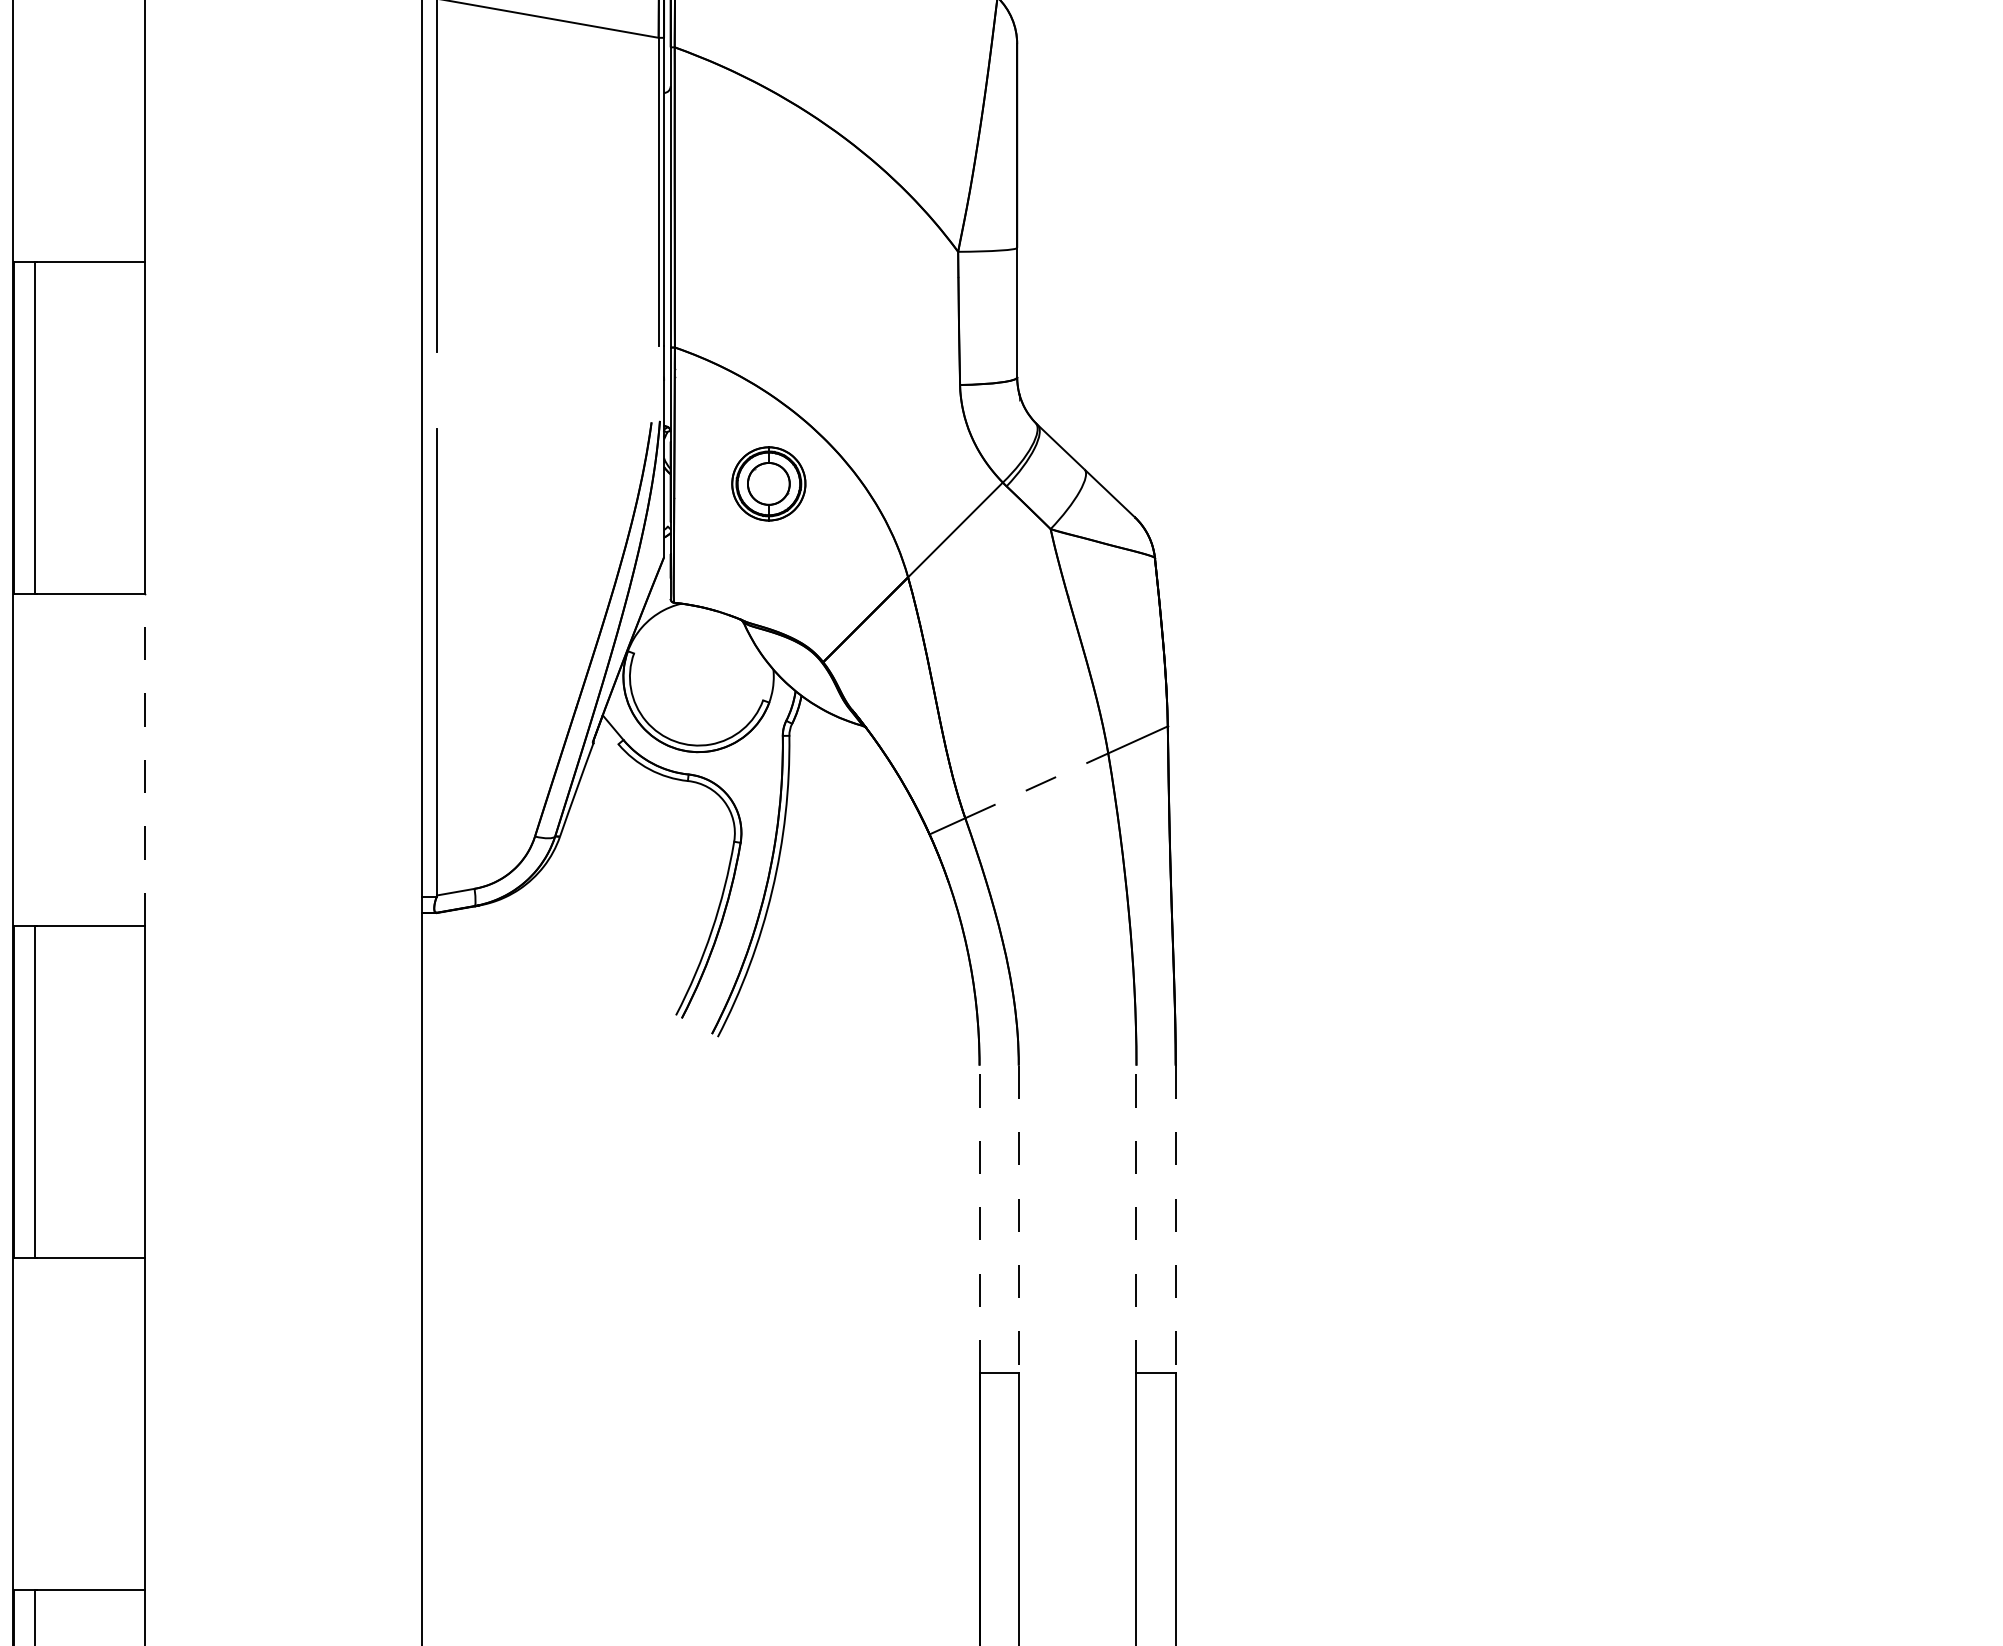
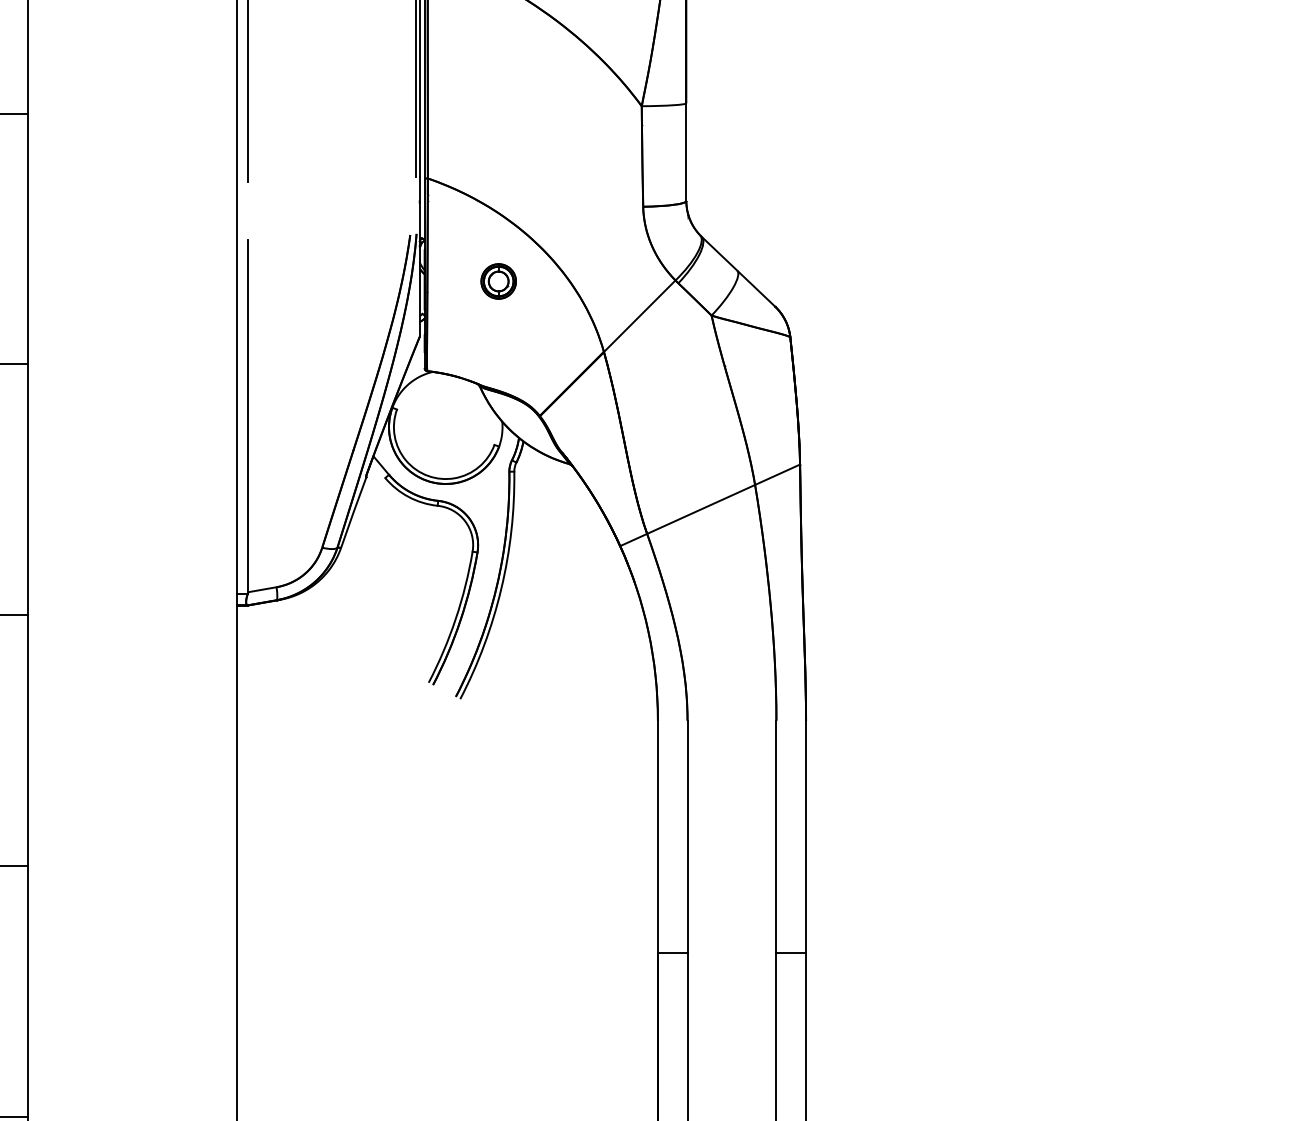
part: (768, 483) -> (498, 281), size x0.62
line: (144, 759) -> (27, 489), dashed -> solid
line: (1037, 785) -> (701, 509), dashed -> solid
line: (979, 1219) -> (657, 836), dashed -> solid
line: (1018, 1219) -> (687, 836), dashed -> solid
line: (1136, 1219) -> (776, 836), dashed -> solid
line: (1175, 1219) -> (805, 836), dashed -> solid

